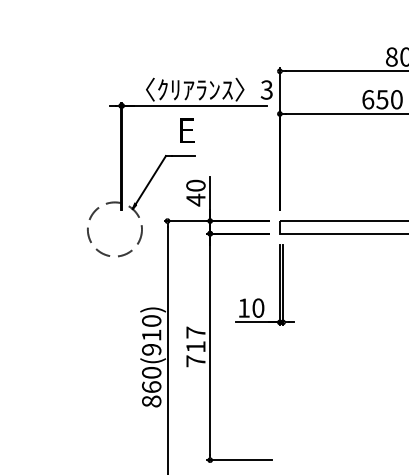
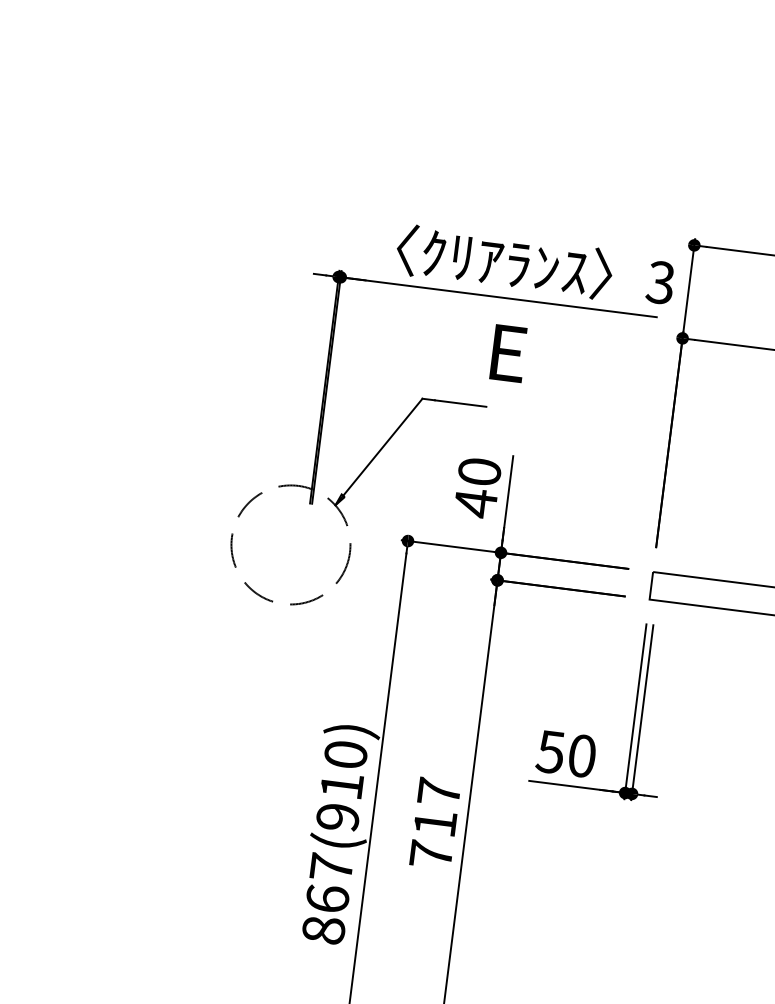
text: (187, 130) -> (509, 353), moved
text: (243, 307) -> (549, 750), 10 -> 50
text: (151, 372) -> (331, 866), 860(910) -> 867(910)

